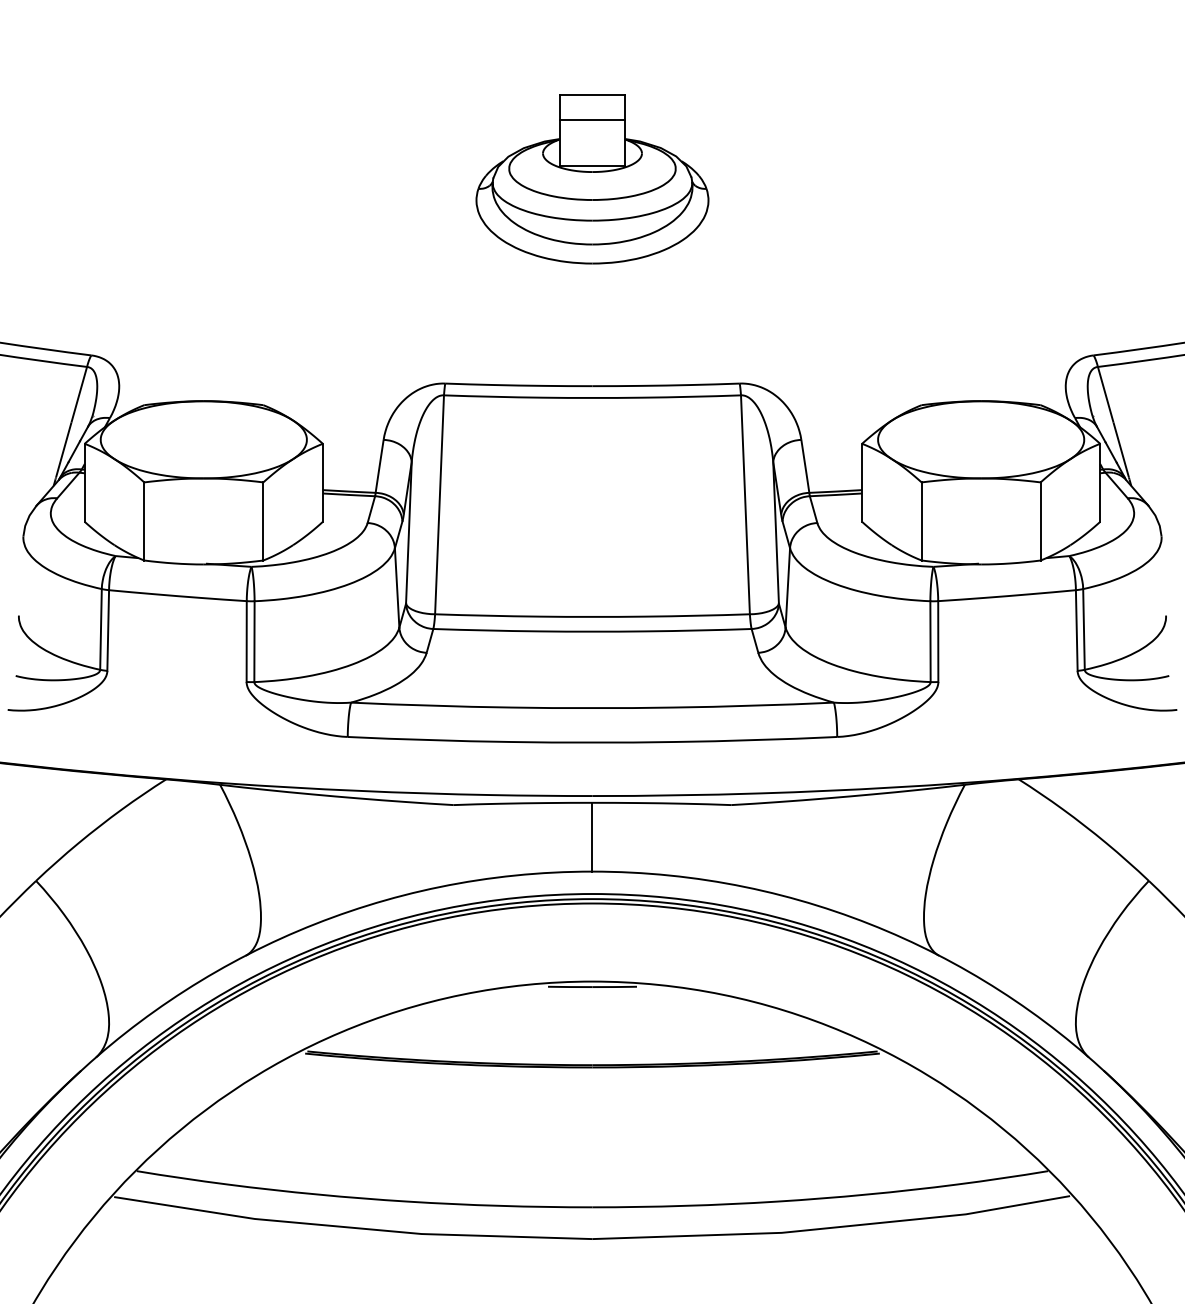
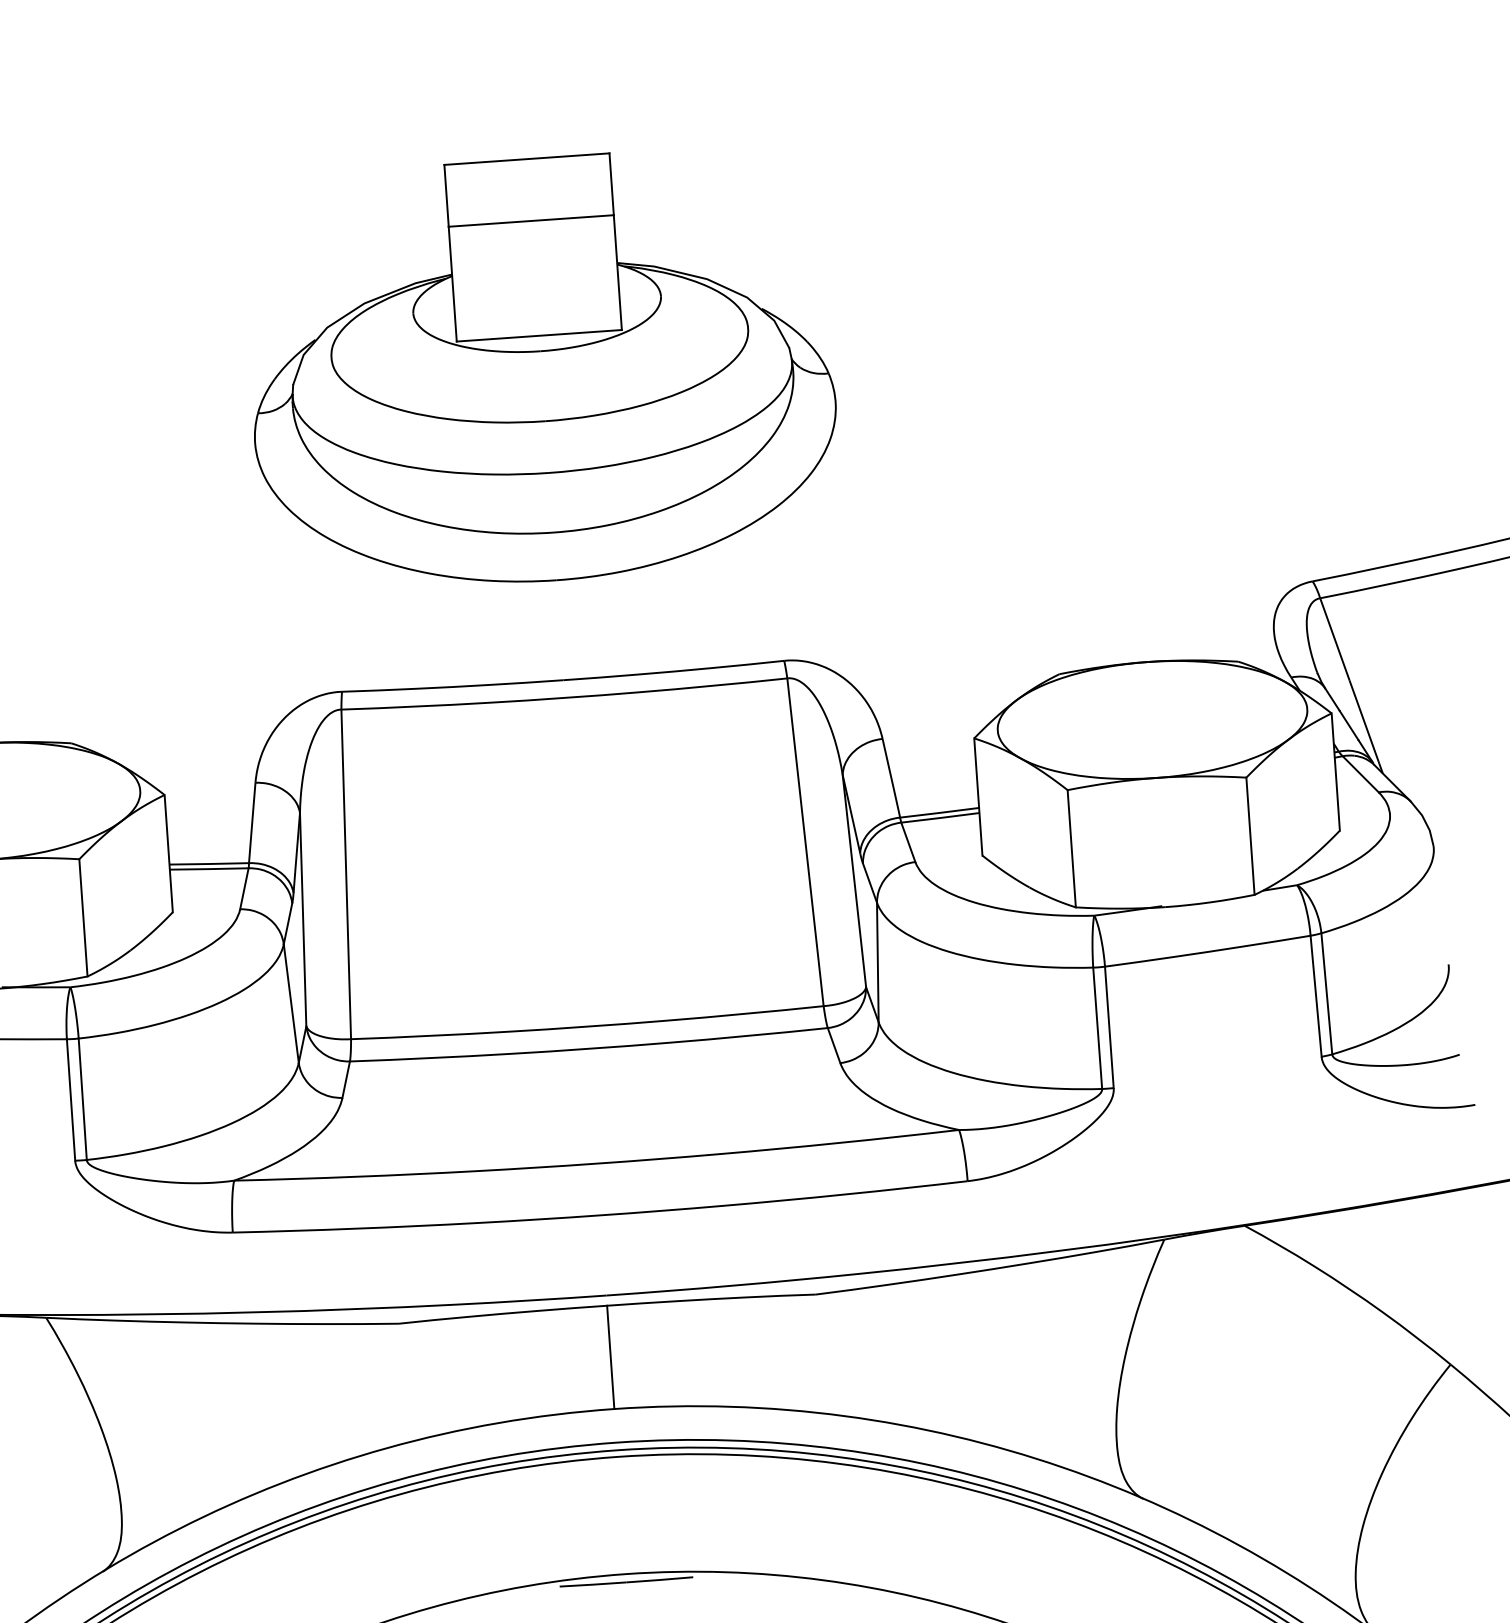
part: (592, 179) -> (541, 369), size x1.67

